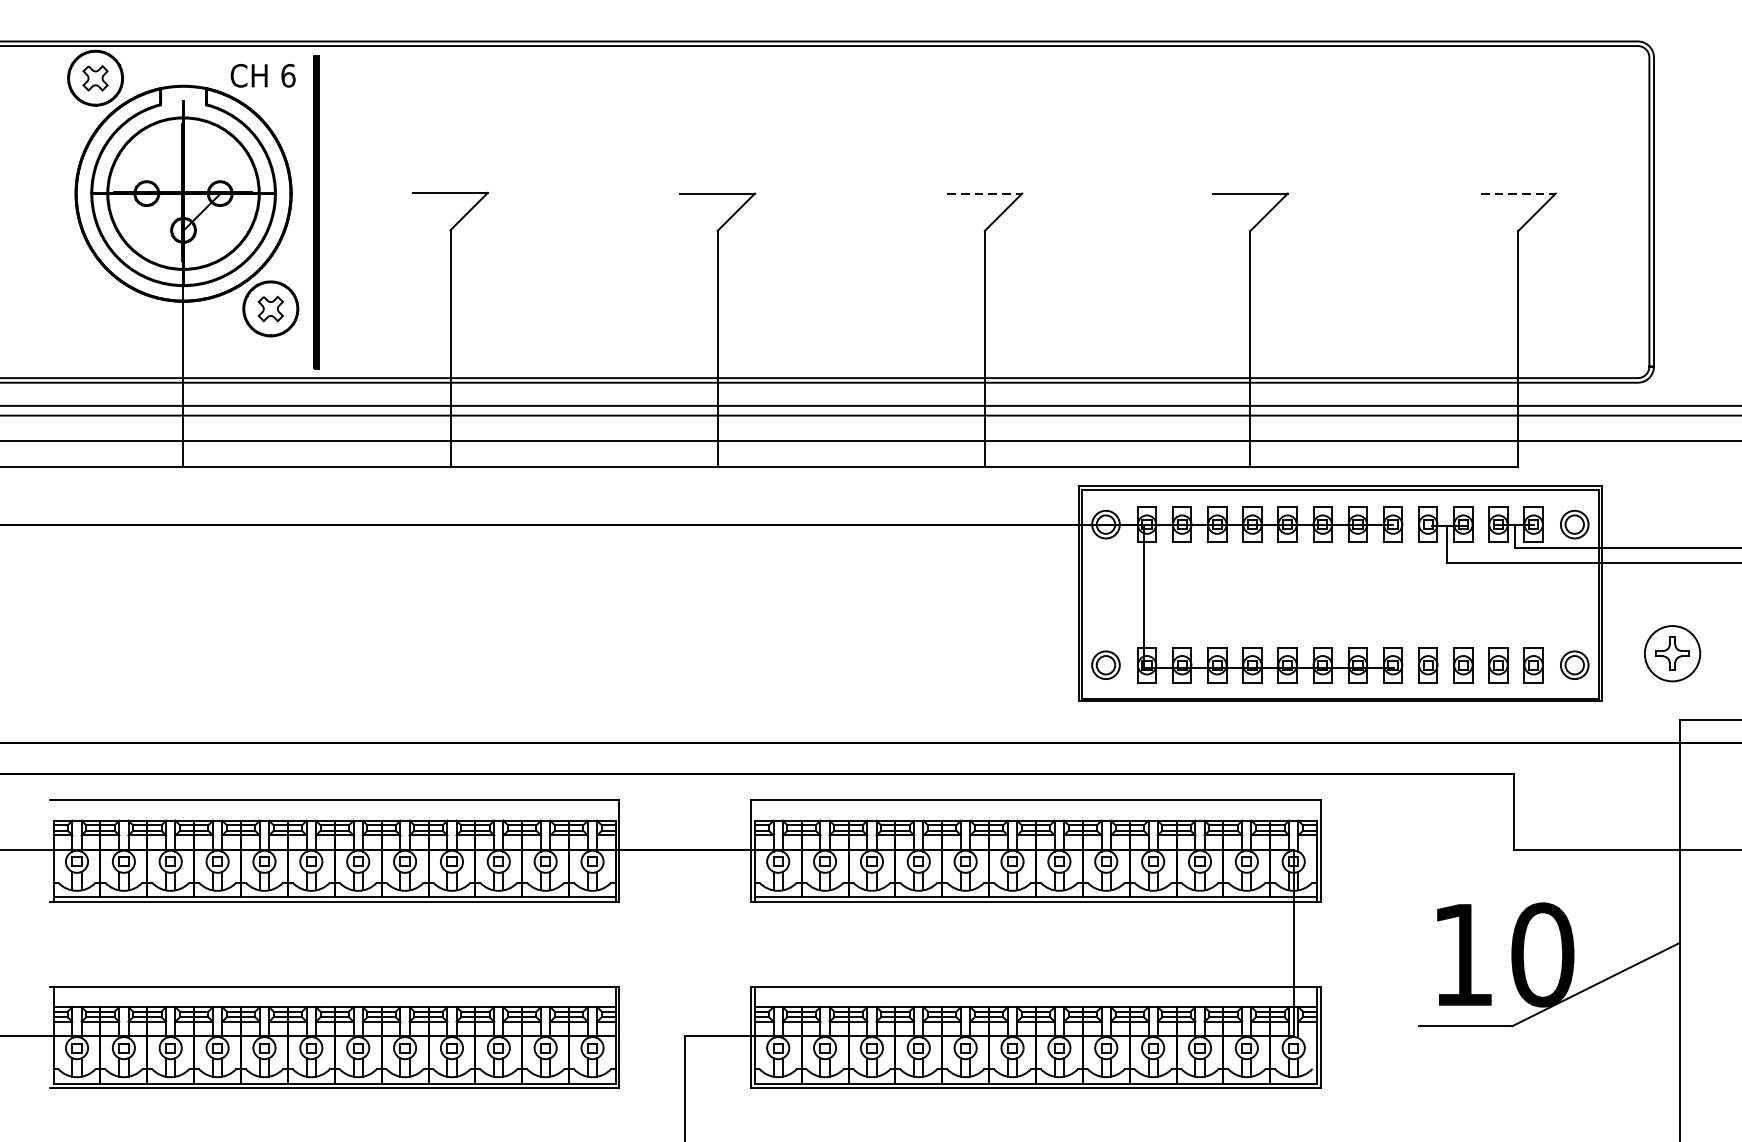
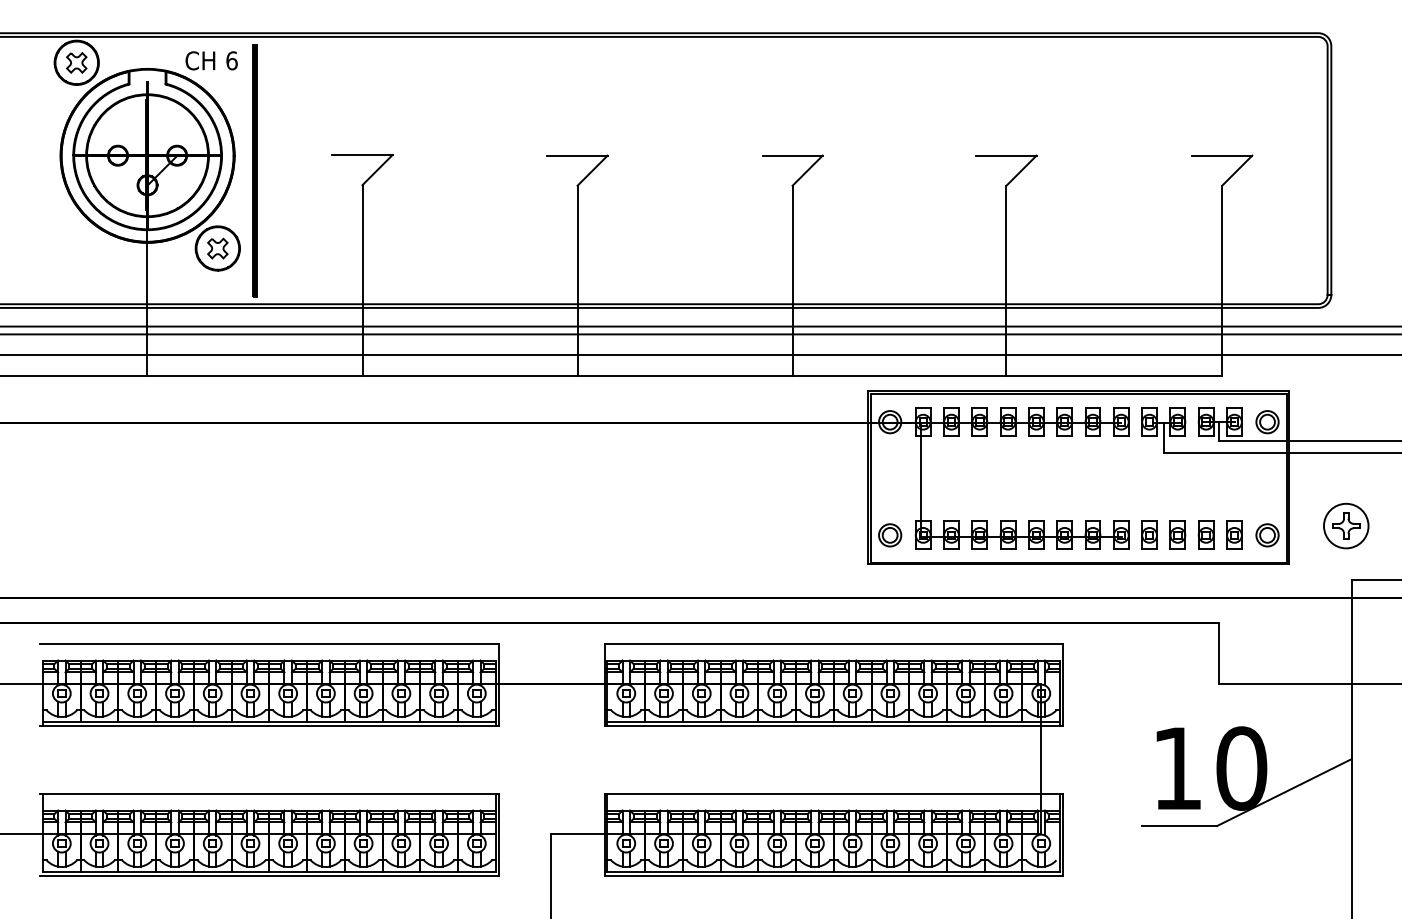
line: (985, 193) -> (793, 155), dashed -> solid
line: (1518, 193) -> (1222, 155), dashed -> solid

